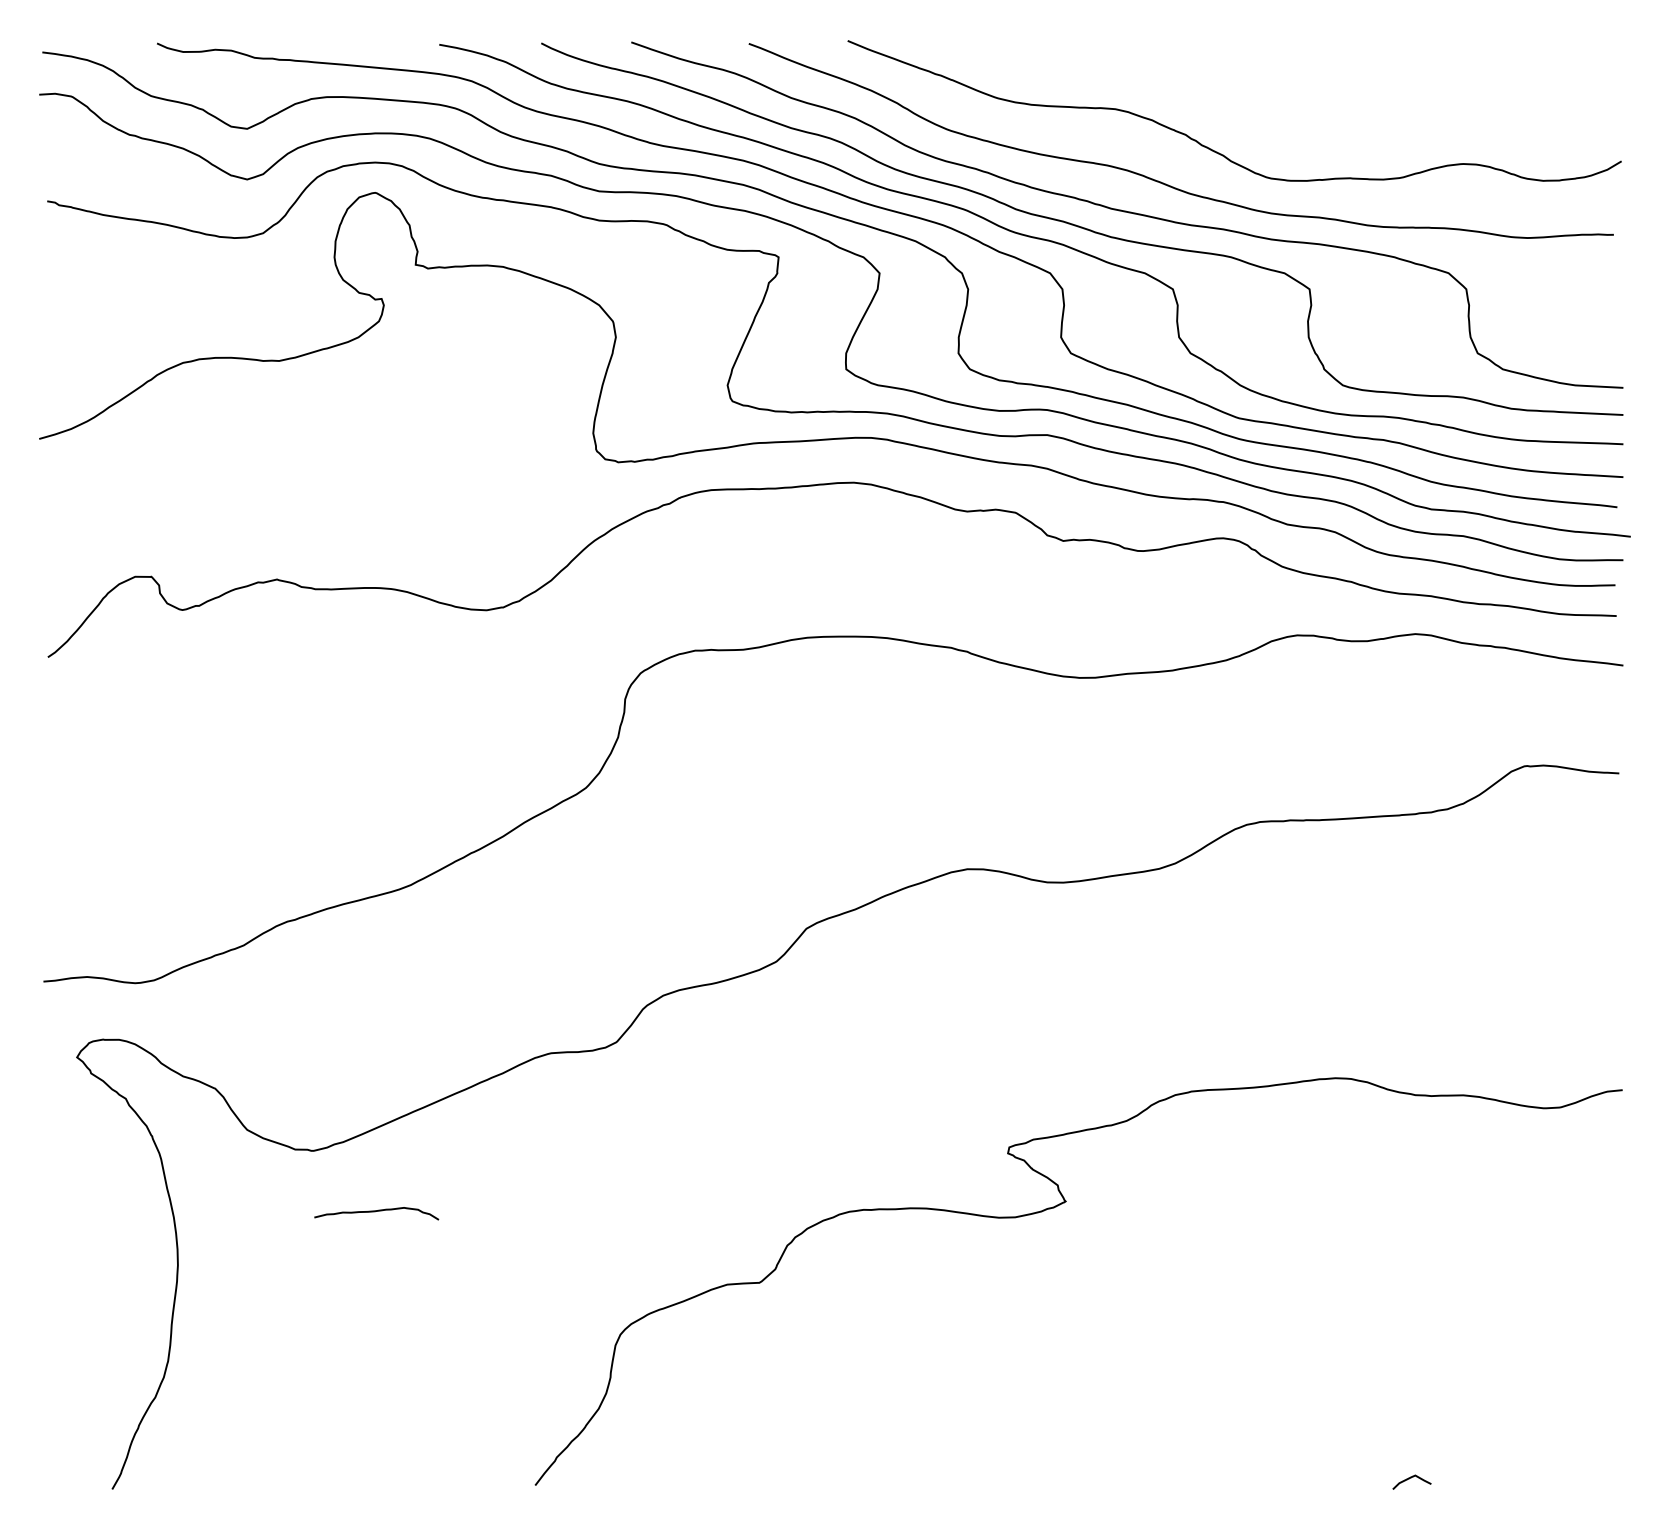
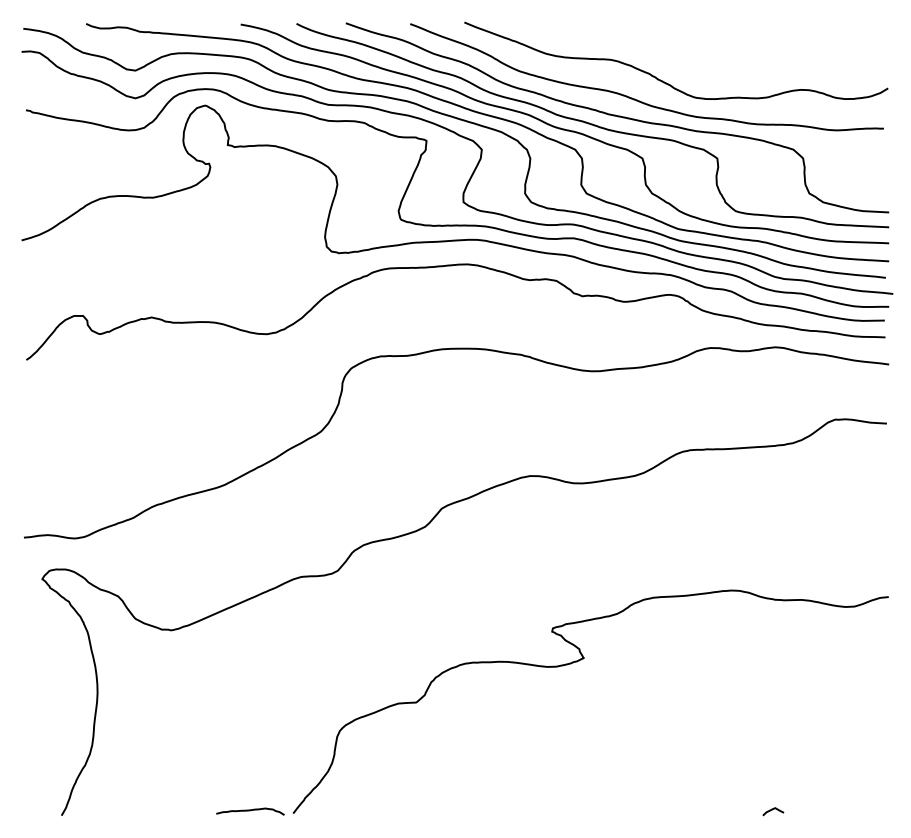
curve: (376, 1213) -> (250, 811), moved

